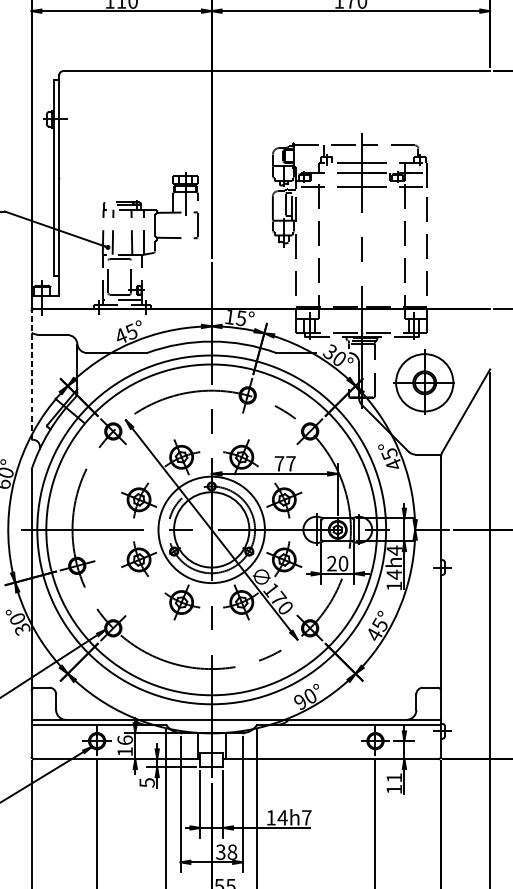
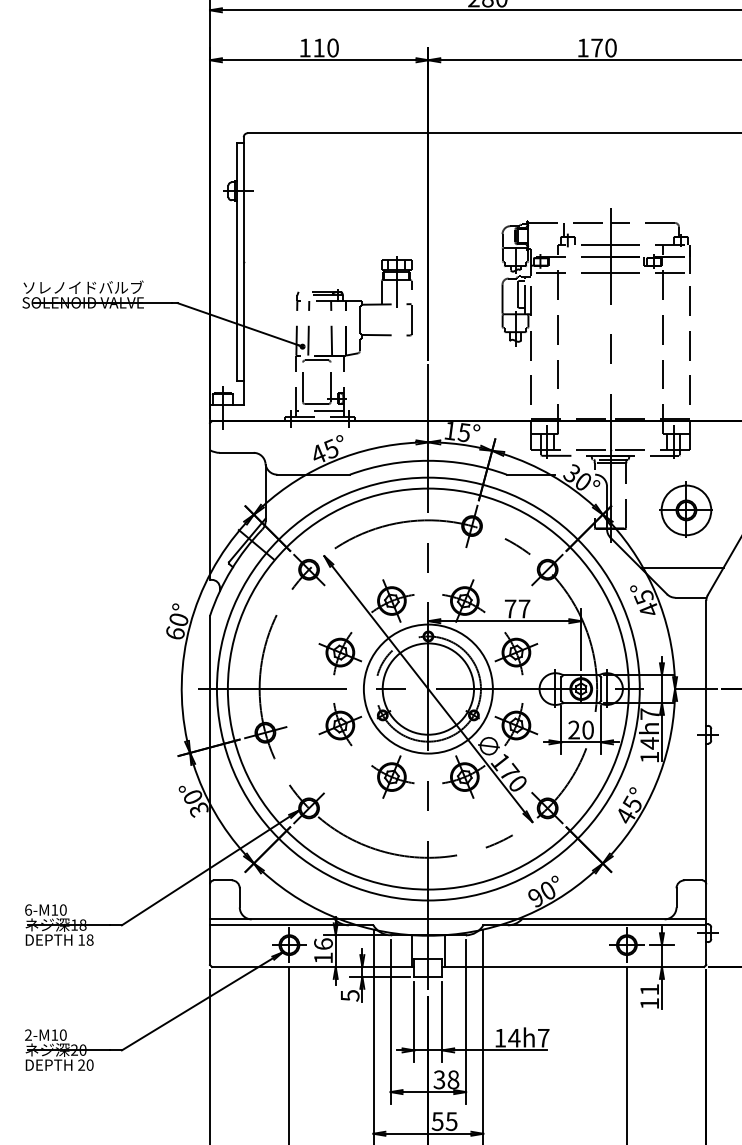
line: (31, 374) -> (210, 500), dashed -> solid
part: (423, 381) -> (685, 509), size x0.71
line: (420, 429) -> (681, 567), added
text: (394, 550) -> (649, 714), 14h4 -> 14h7

